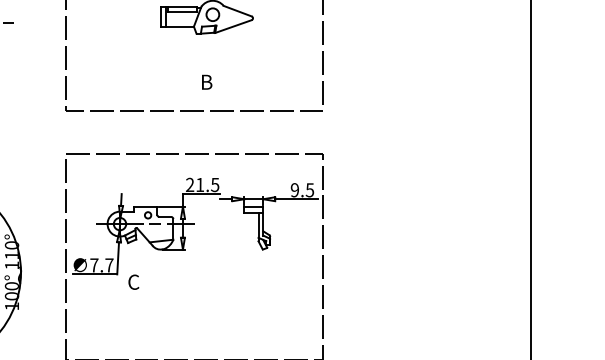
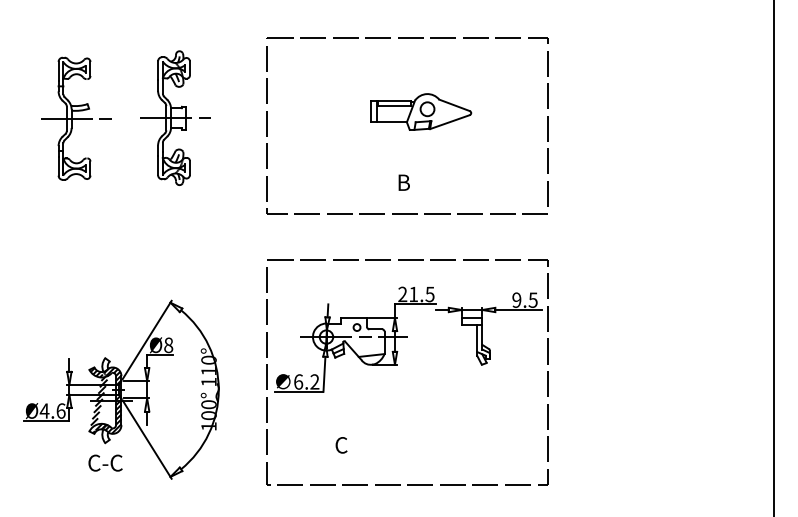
text: (206, 82) -> (403, 182), moved
text: (101, 264) -> (306, 381), 7.7 -> 6.2
text: (133, 282) -> (341, 445), moved

